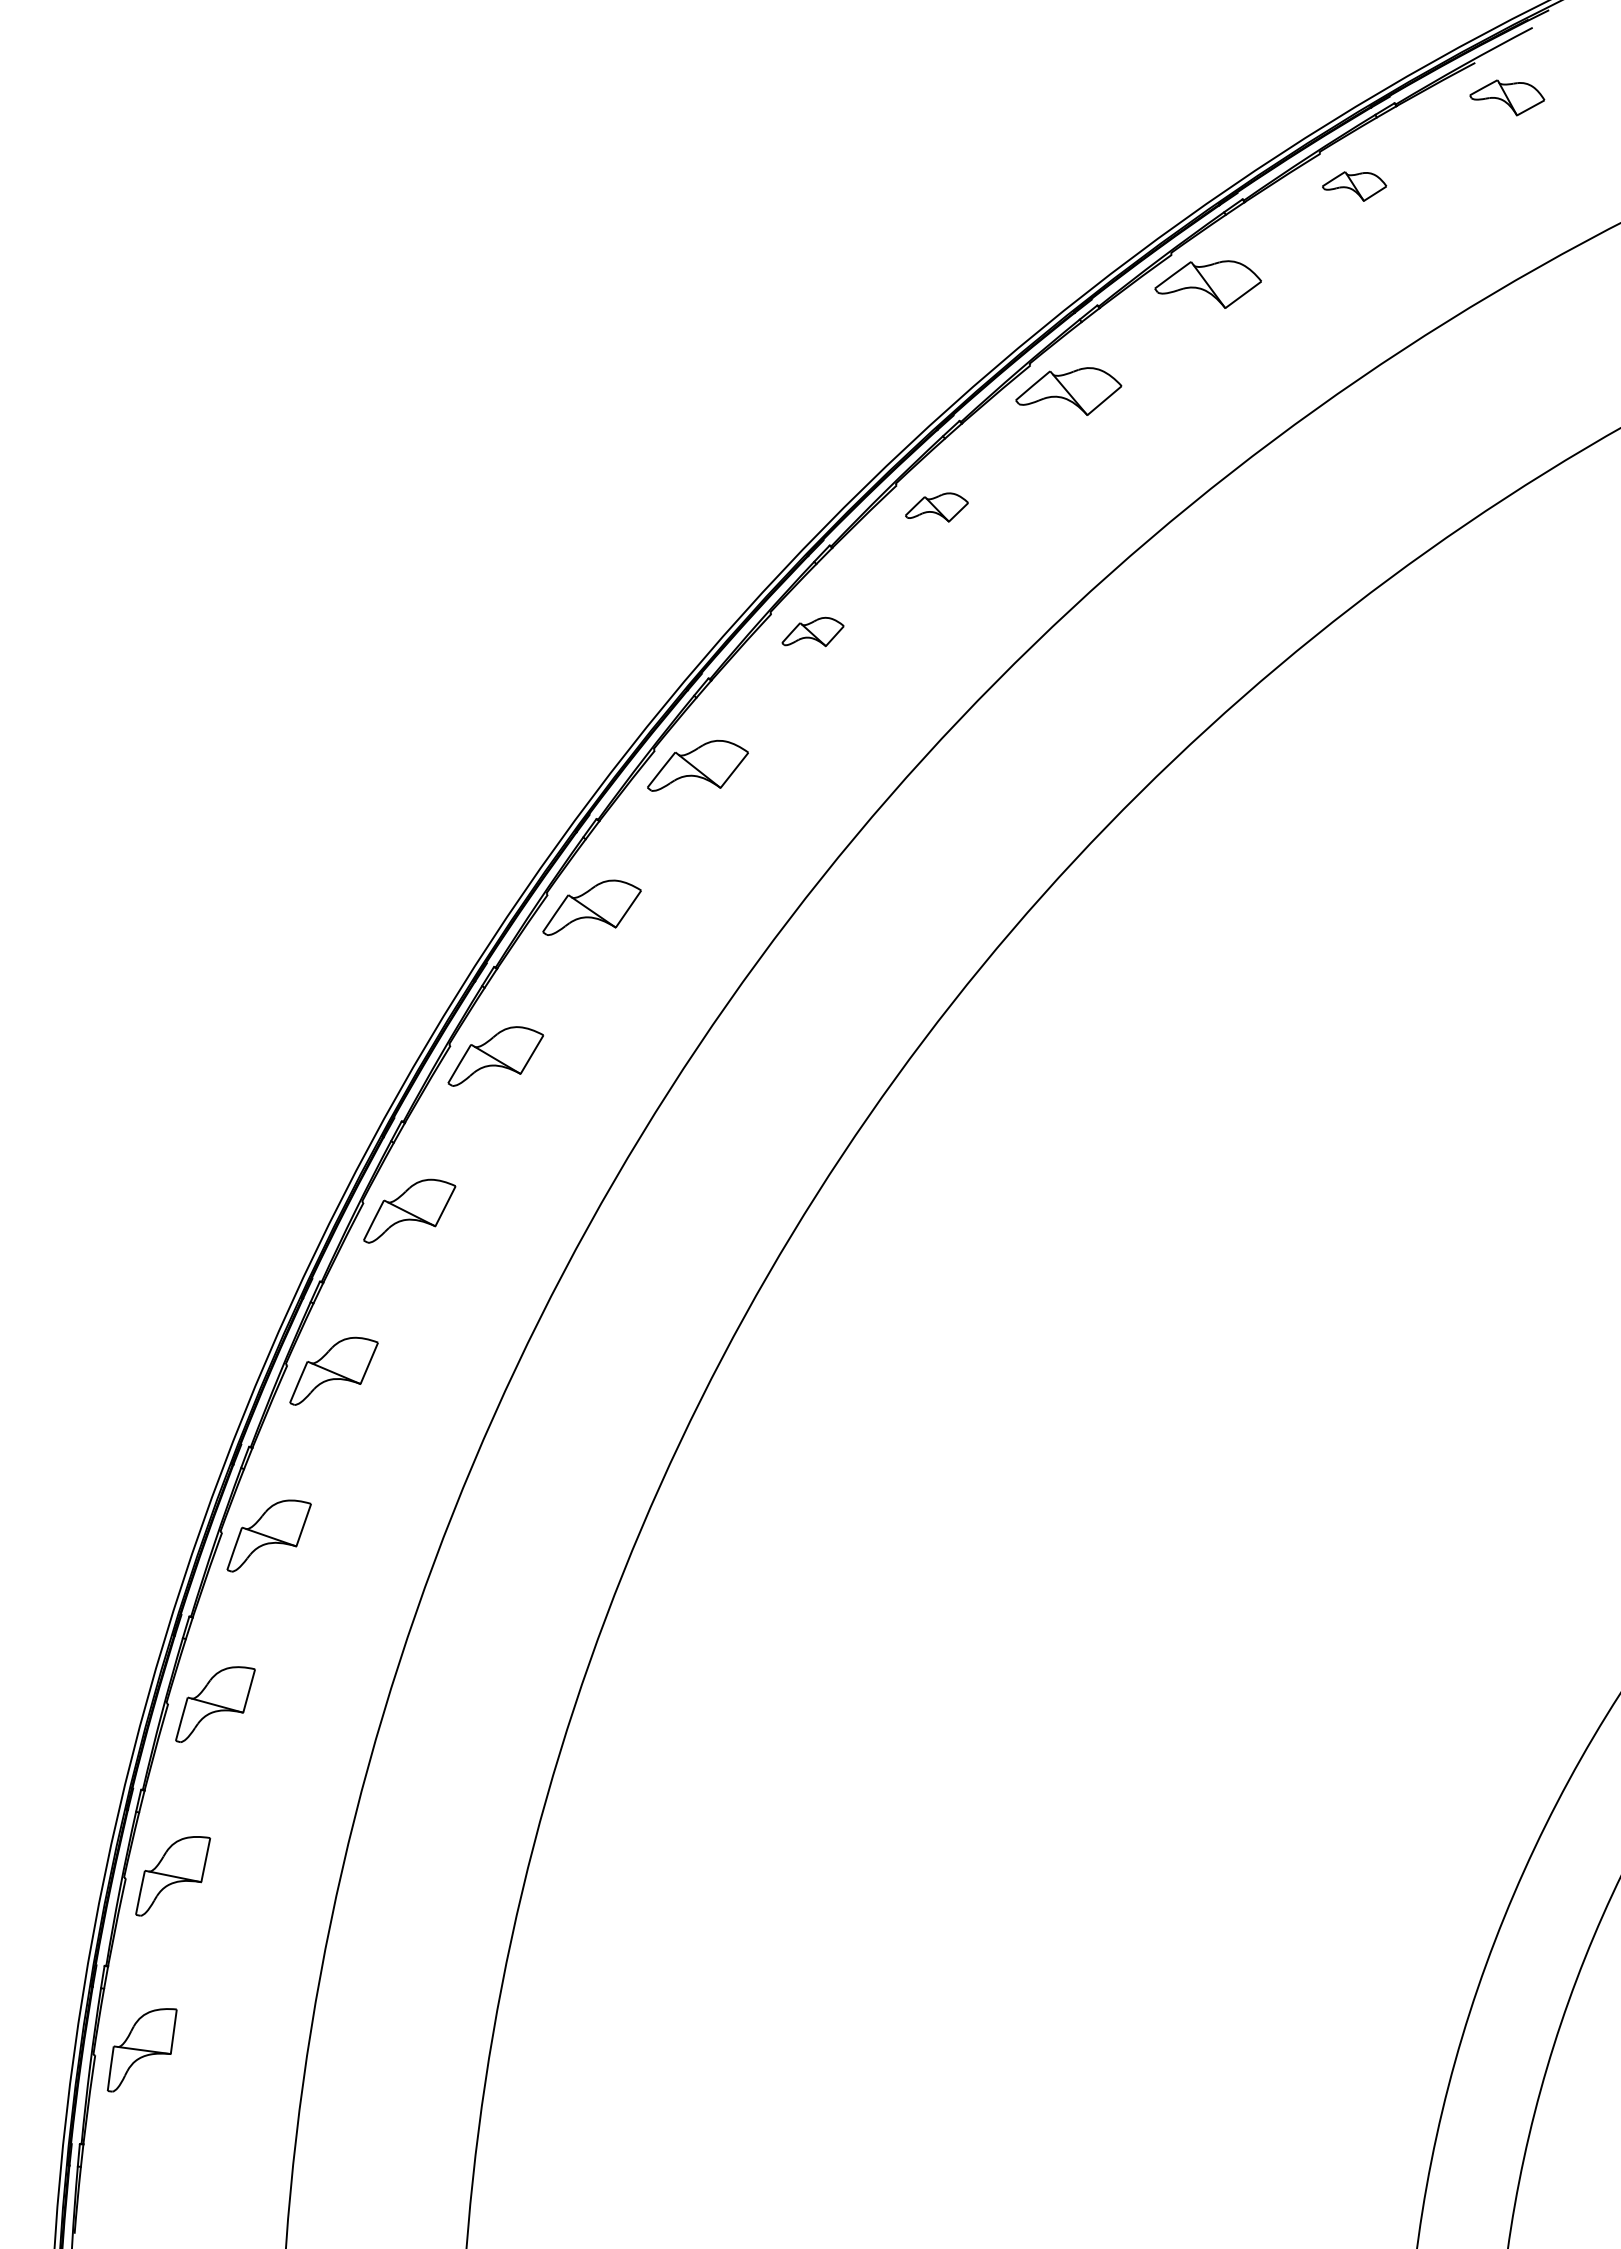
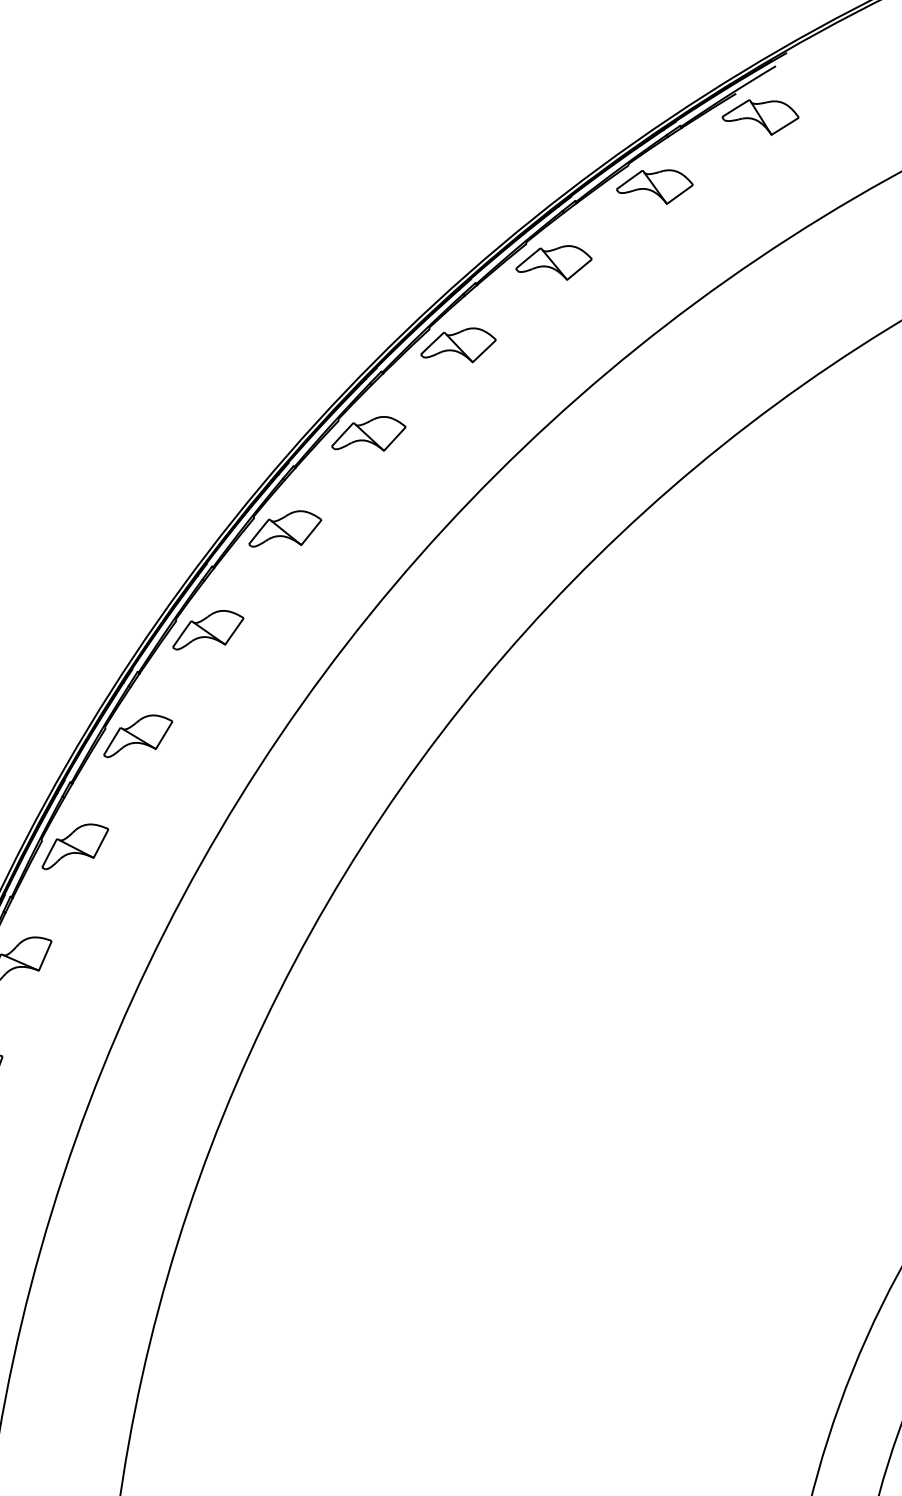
part: (1507, 97) -> (760, 117), size x1.43
part: (1354, 186) -> (654, 187), size x1.67
part: (936, 507) -> (368, 434), size x1.67
part: (812, 631) -> (284, 528), size x1.67

